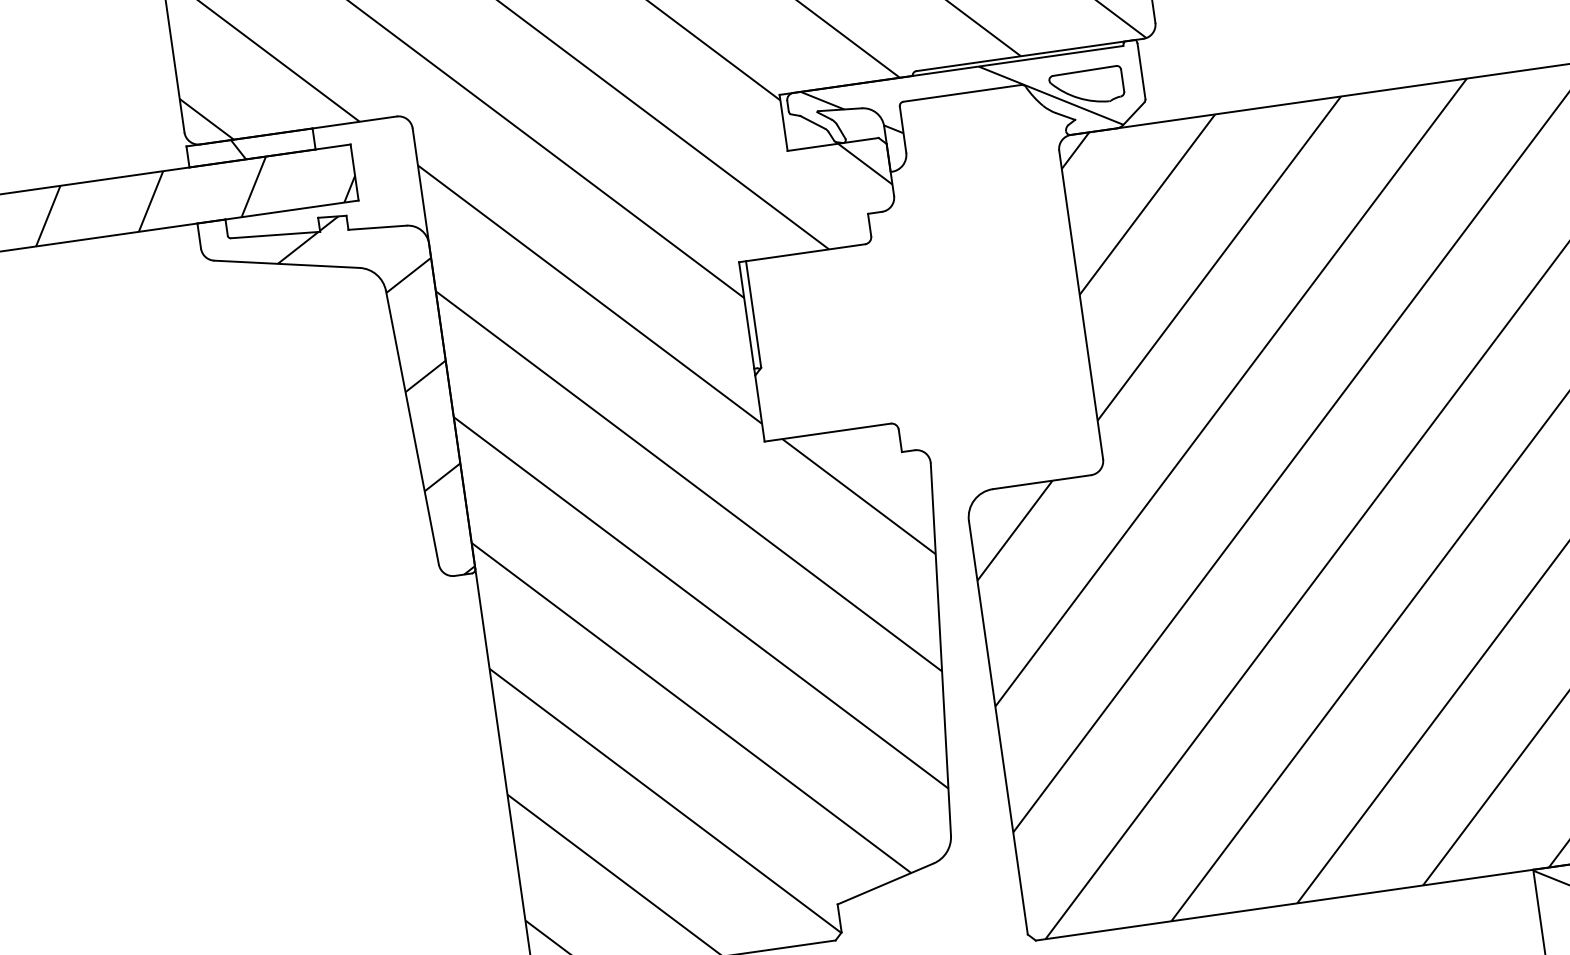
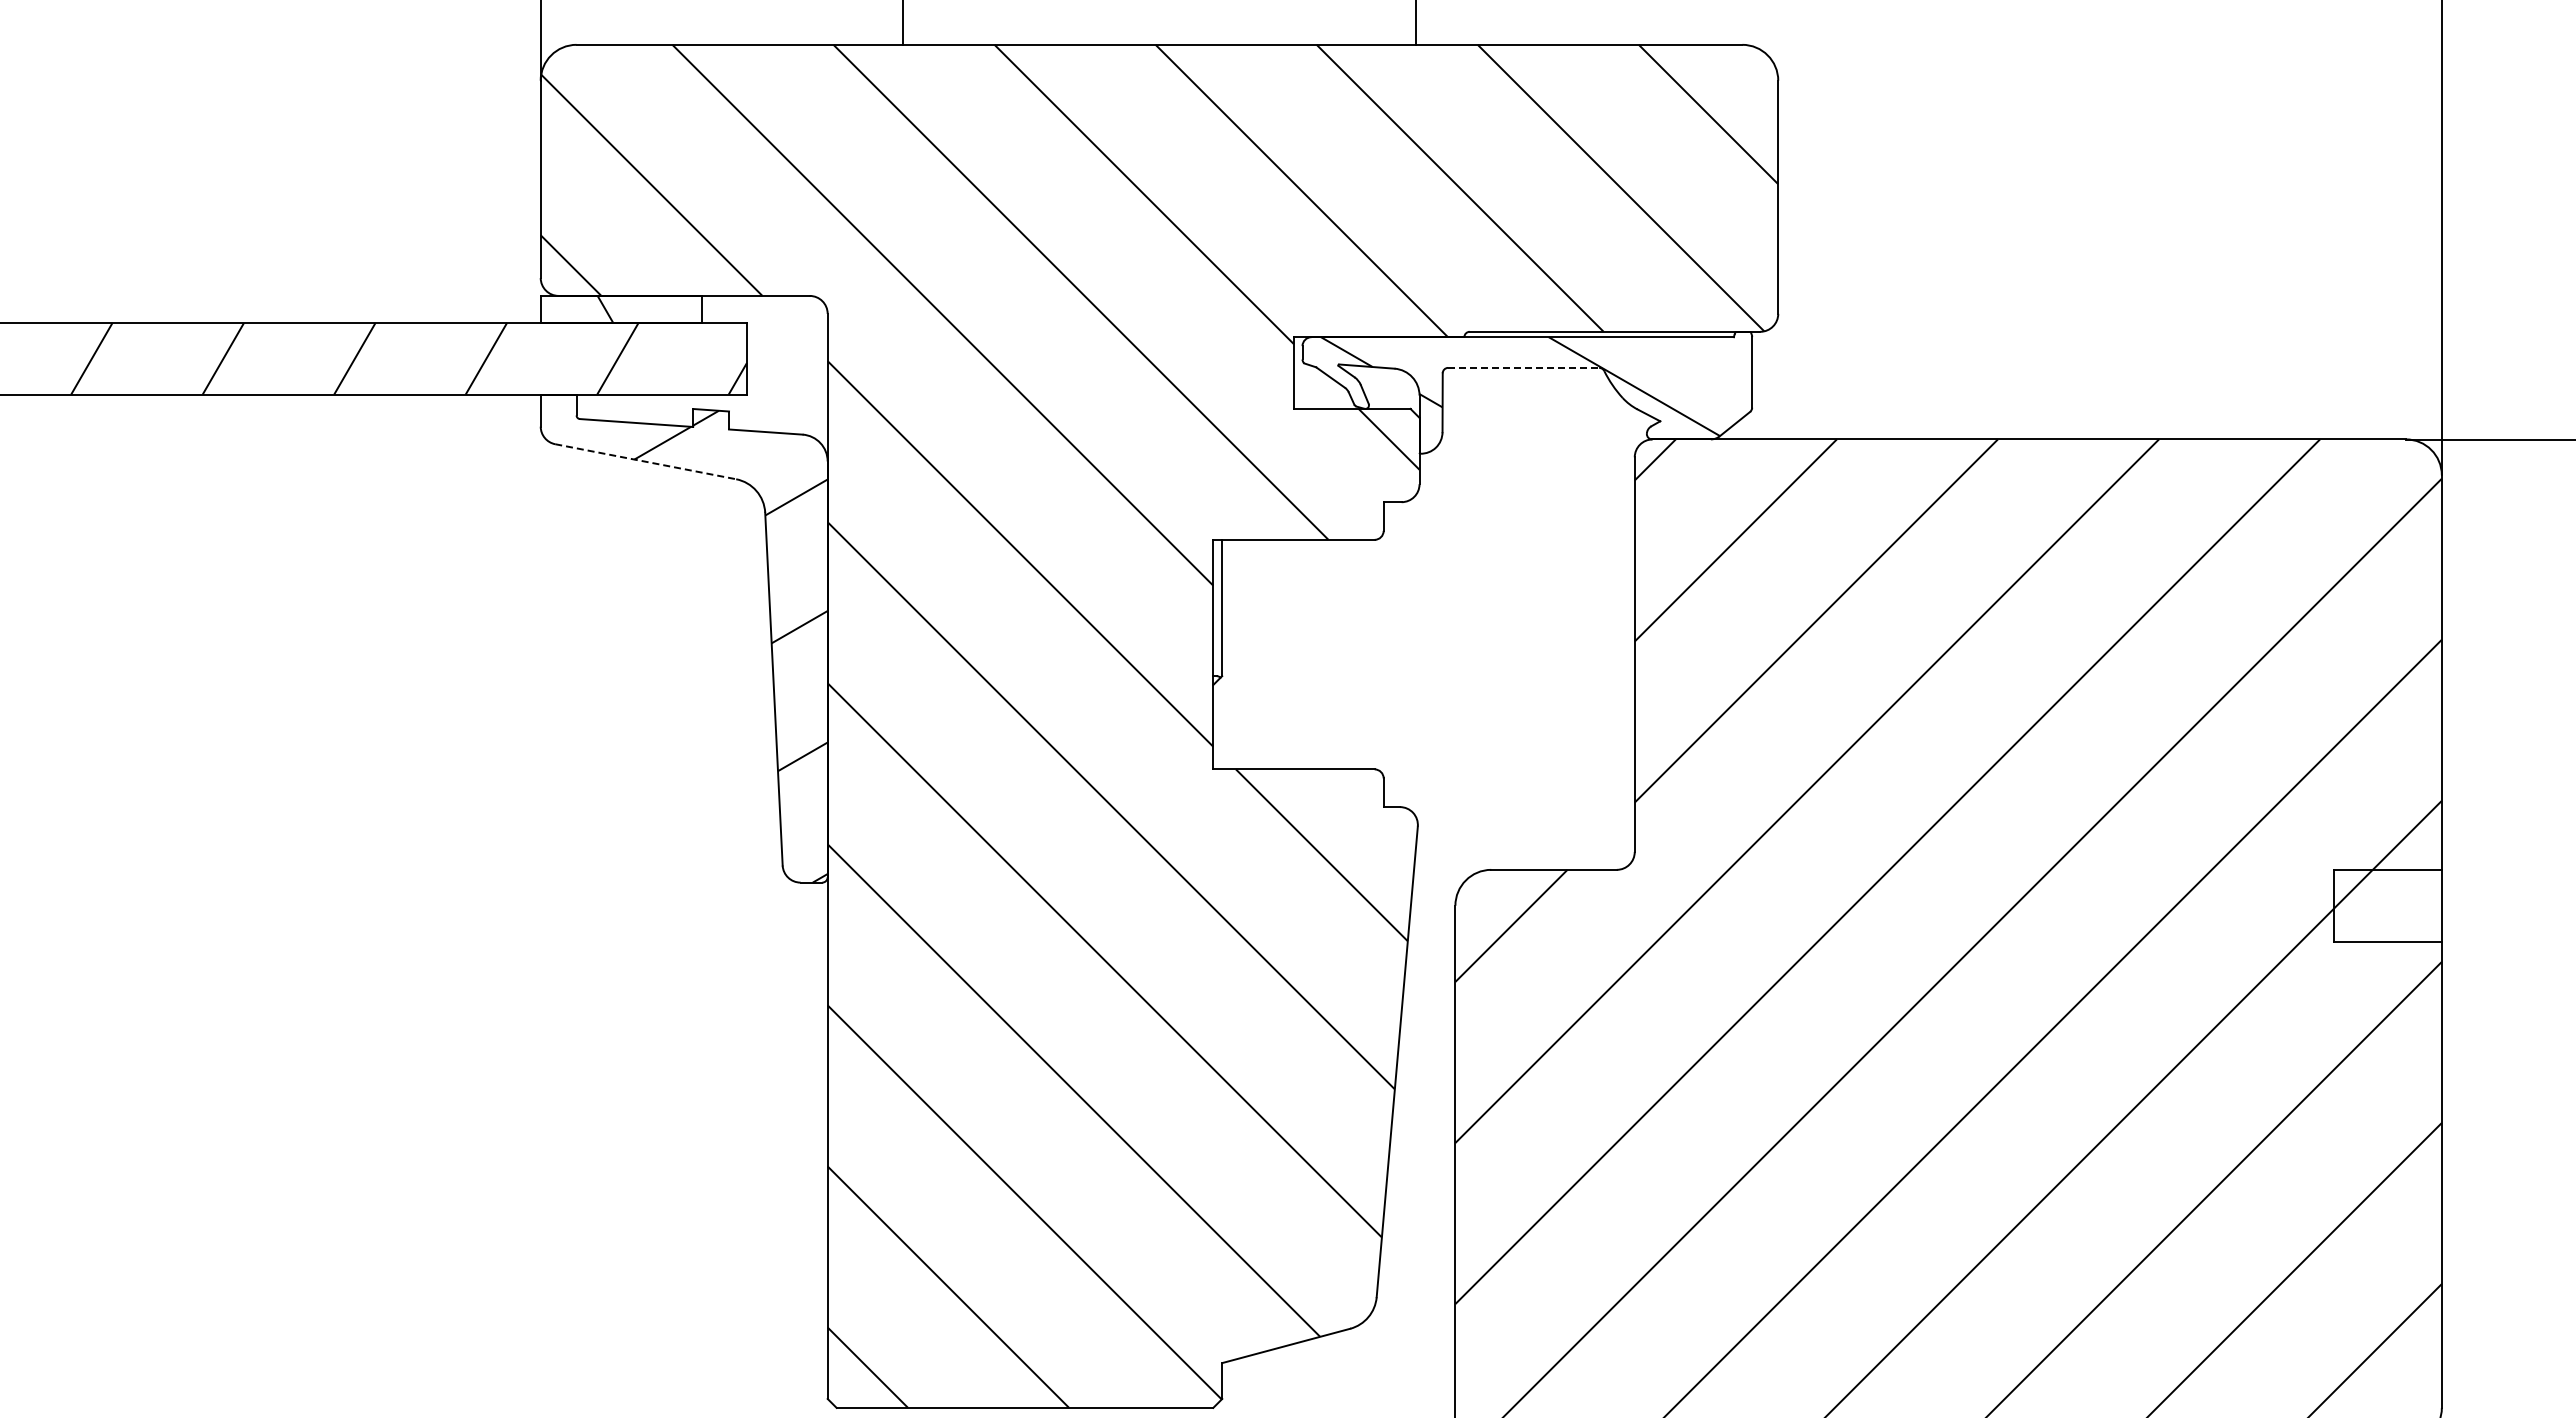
part: (1086, 87) -> (1680, 382), removed
line: (962, 93) -> (1523, 367), solid -> dashed
line: (287, 264) -> (646, 461), solid -> dashed

